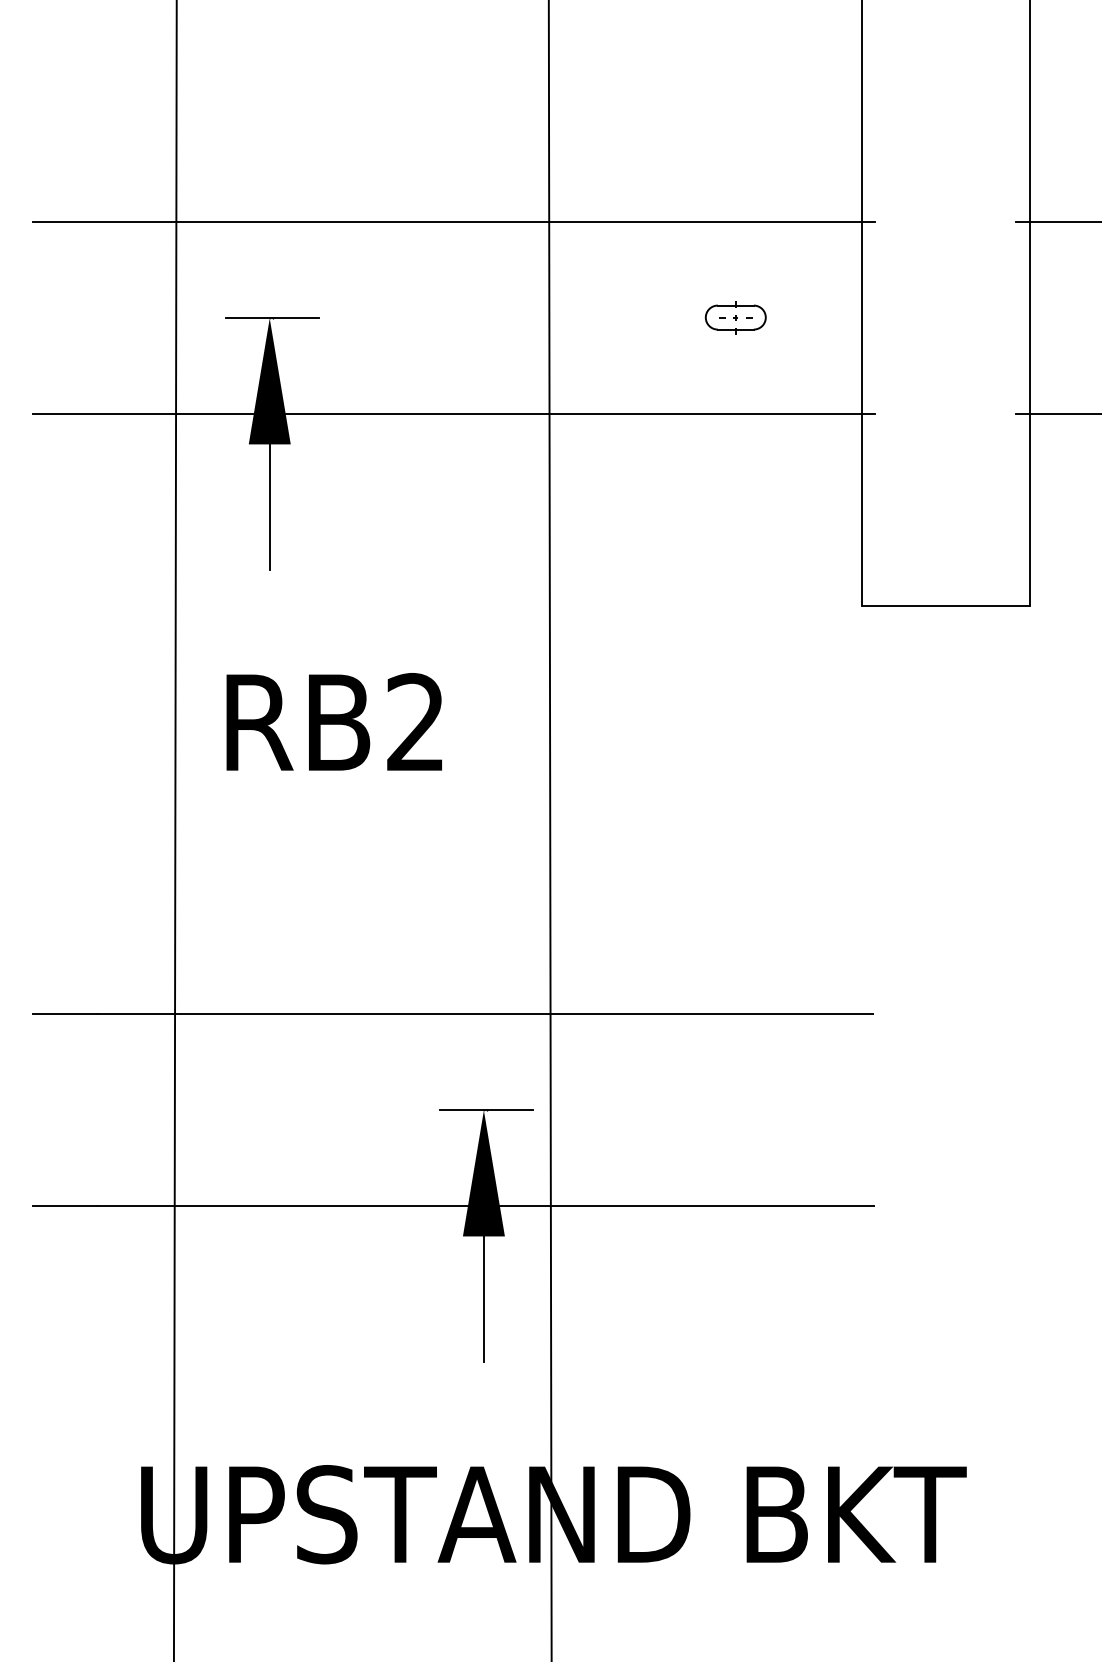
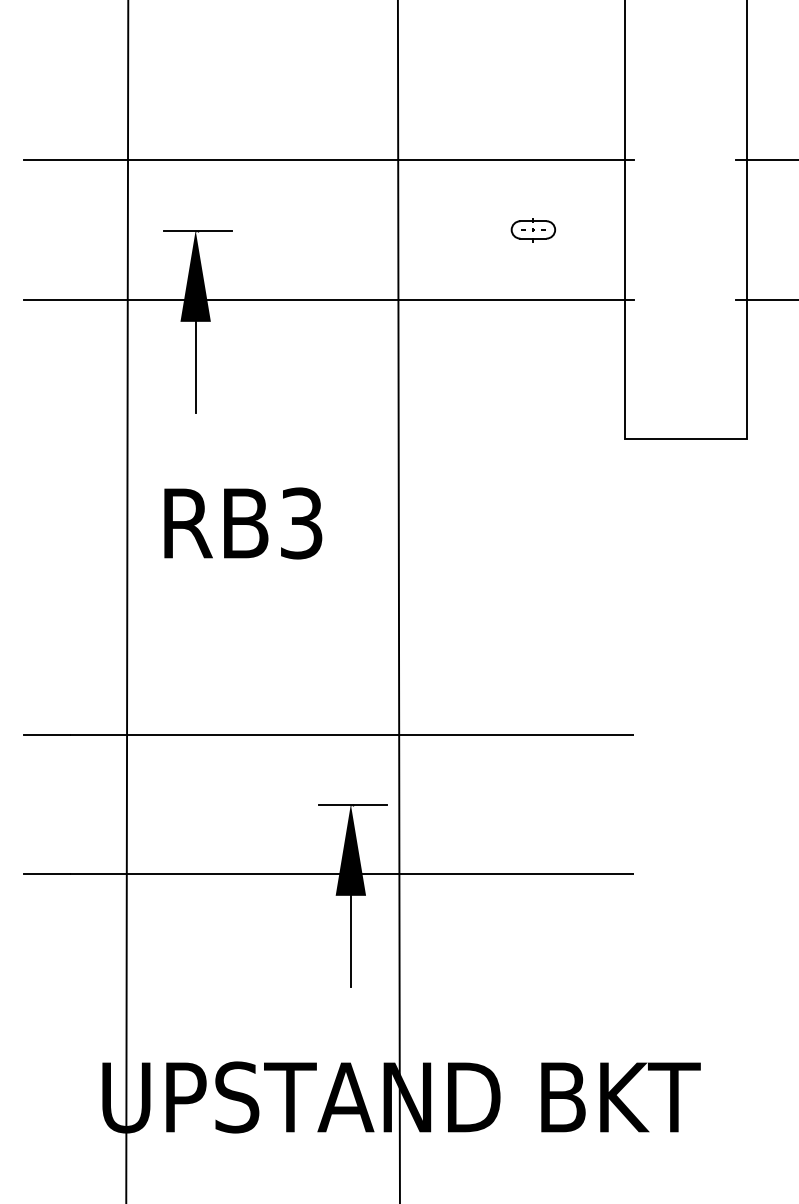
text: (415, 722) -> (301, 523), RB2 -> RB3

